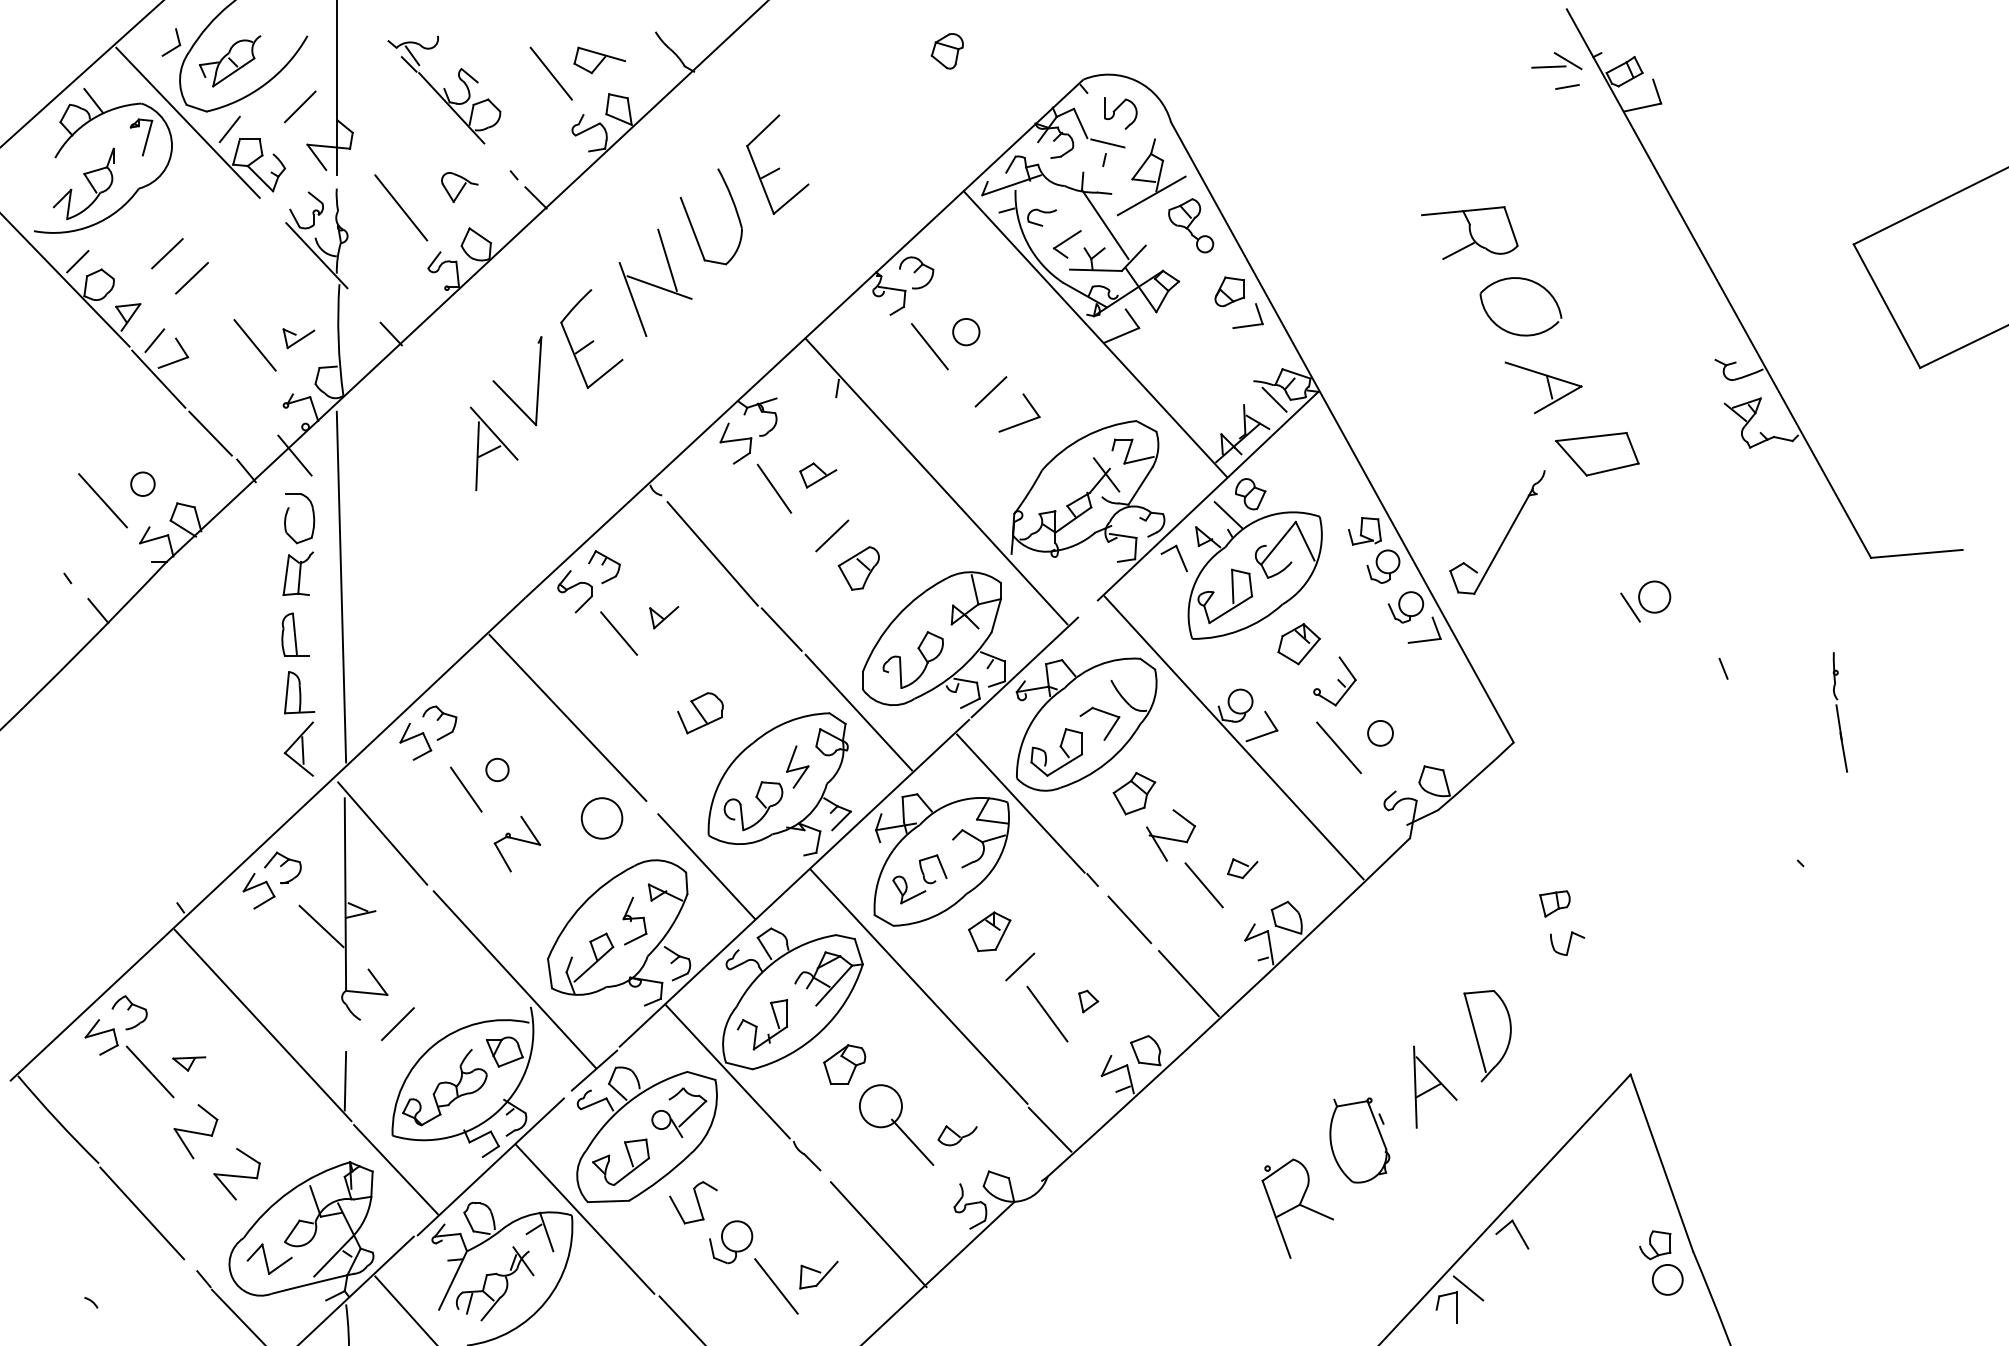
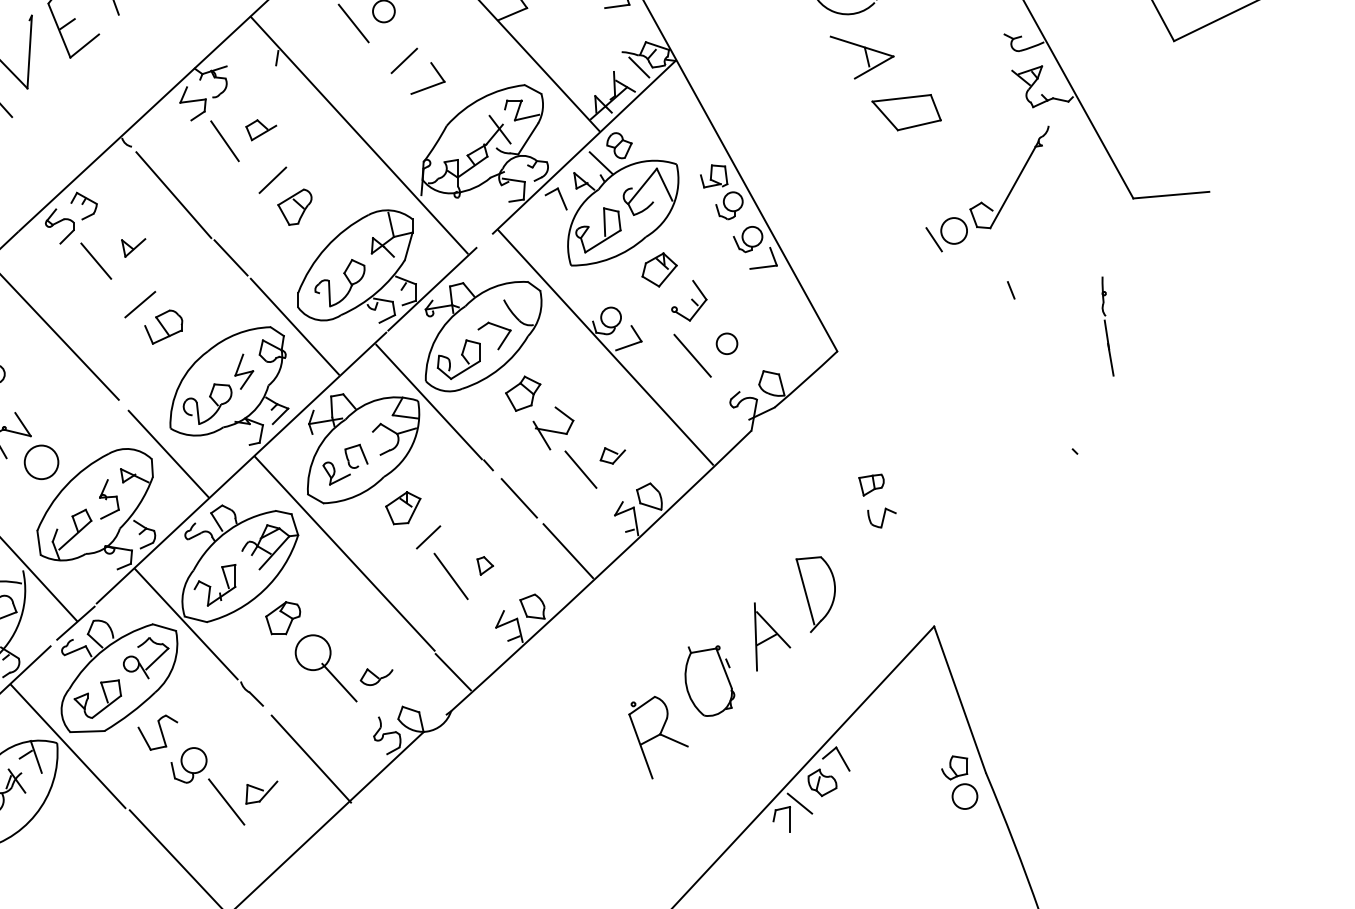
part: (1505, 535) -> (1016, 179), moved
line: (672, 685) -> (140, 304), added
circle: (601, 818) -> (41, 462), moved
part: (1495, 1263) -> (822, 783), added

